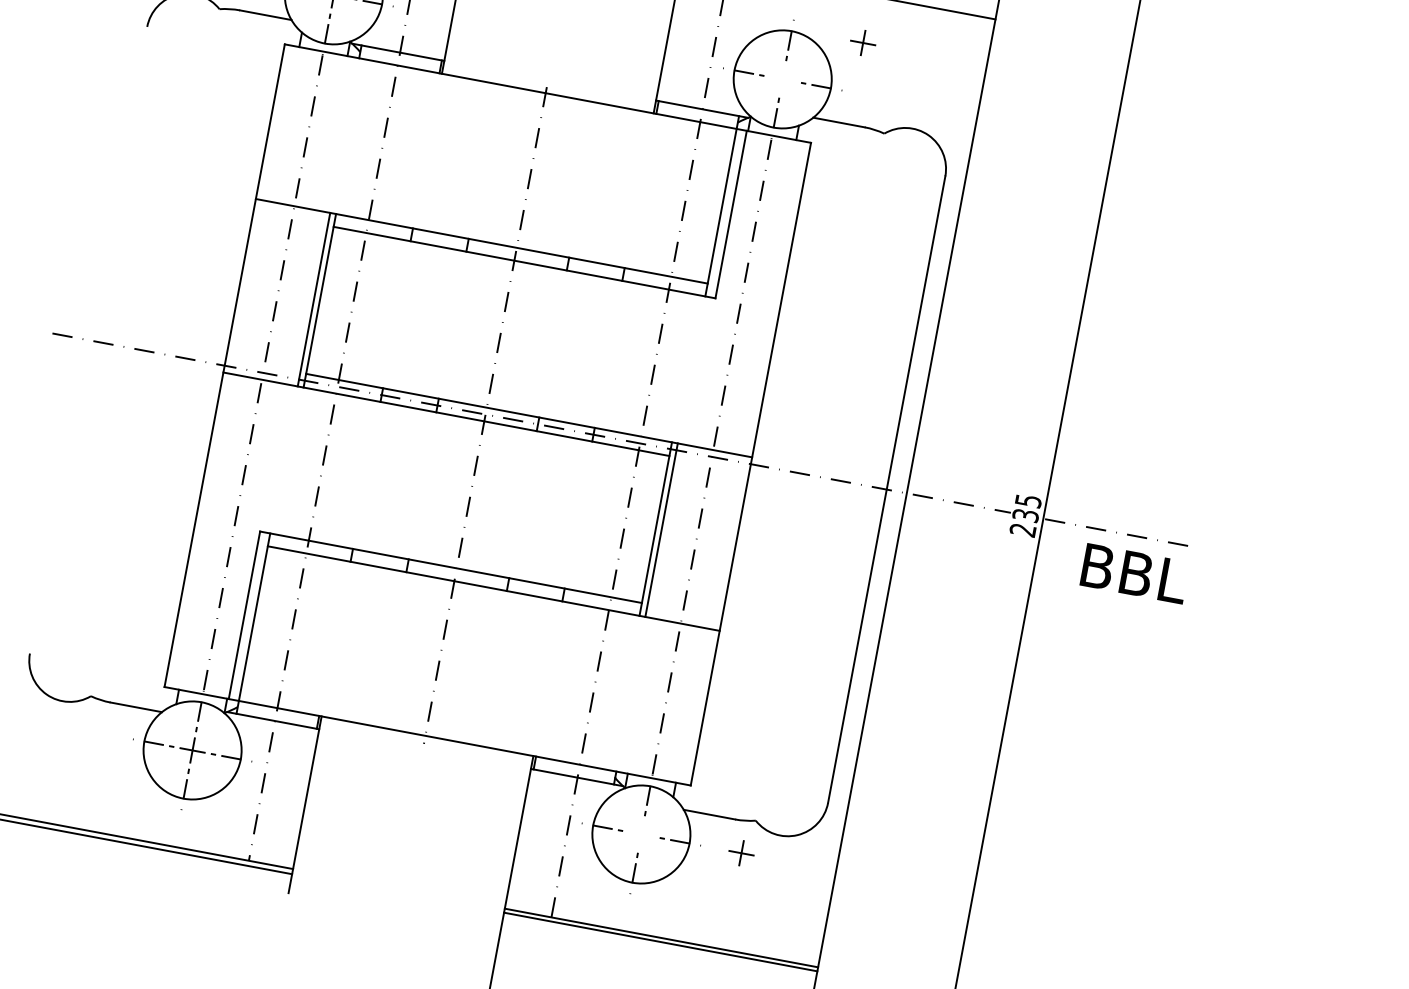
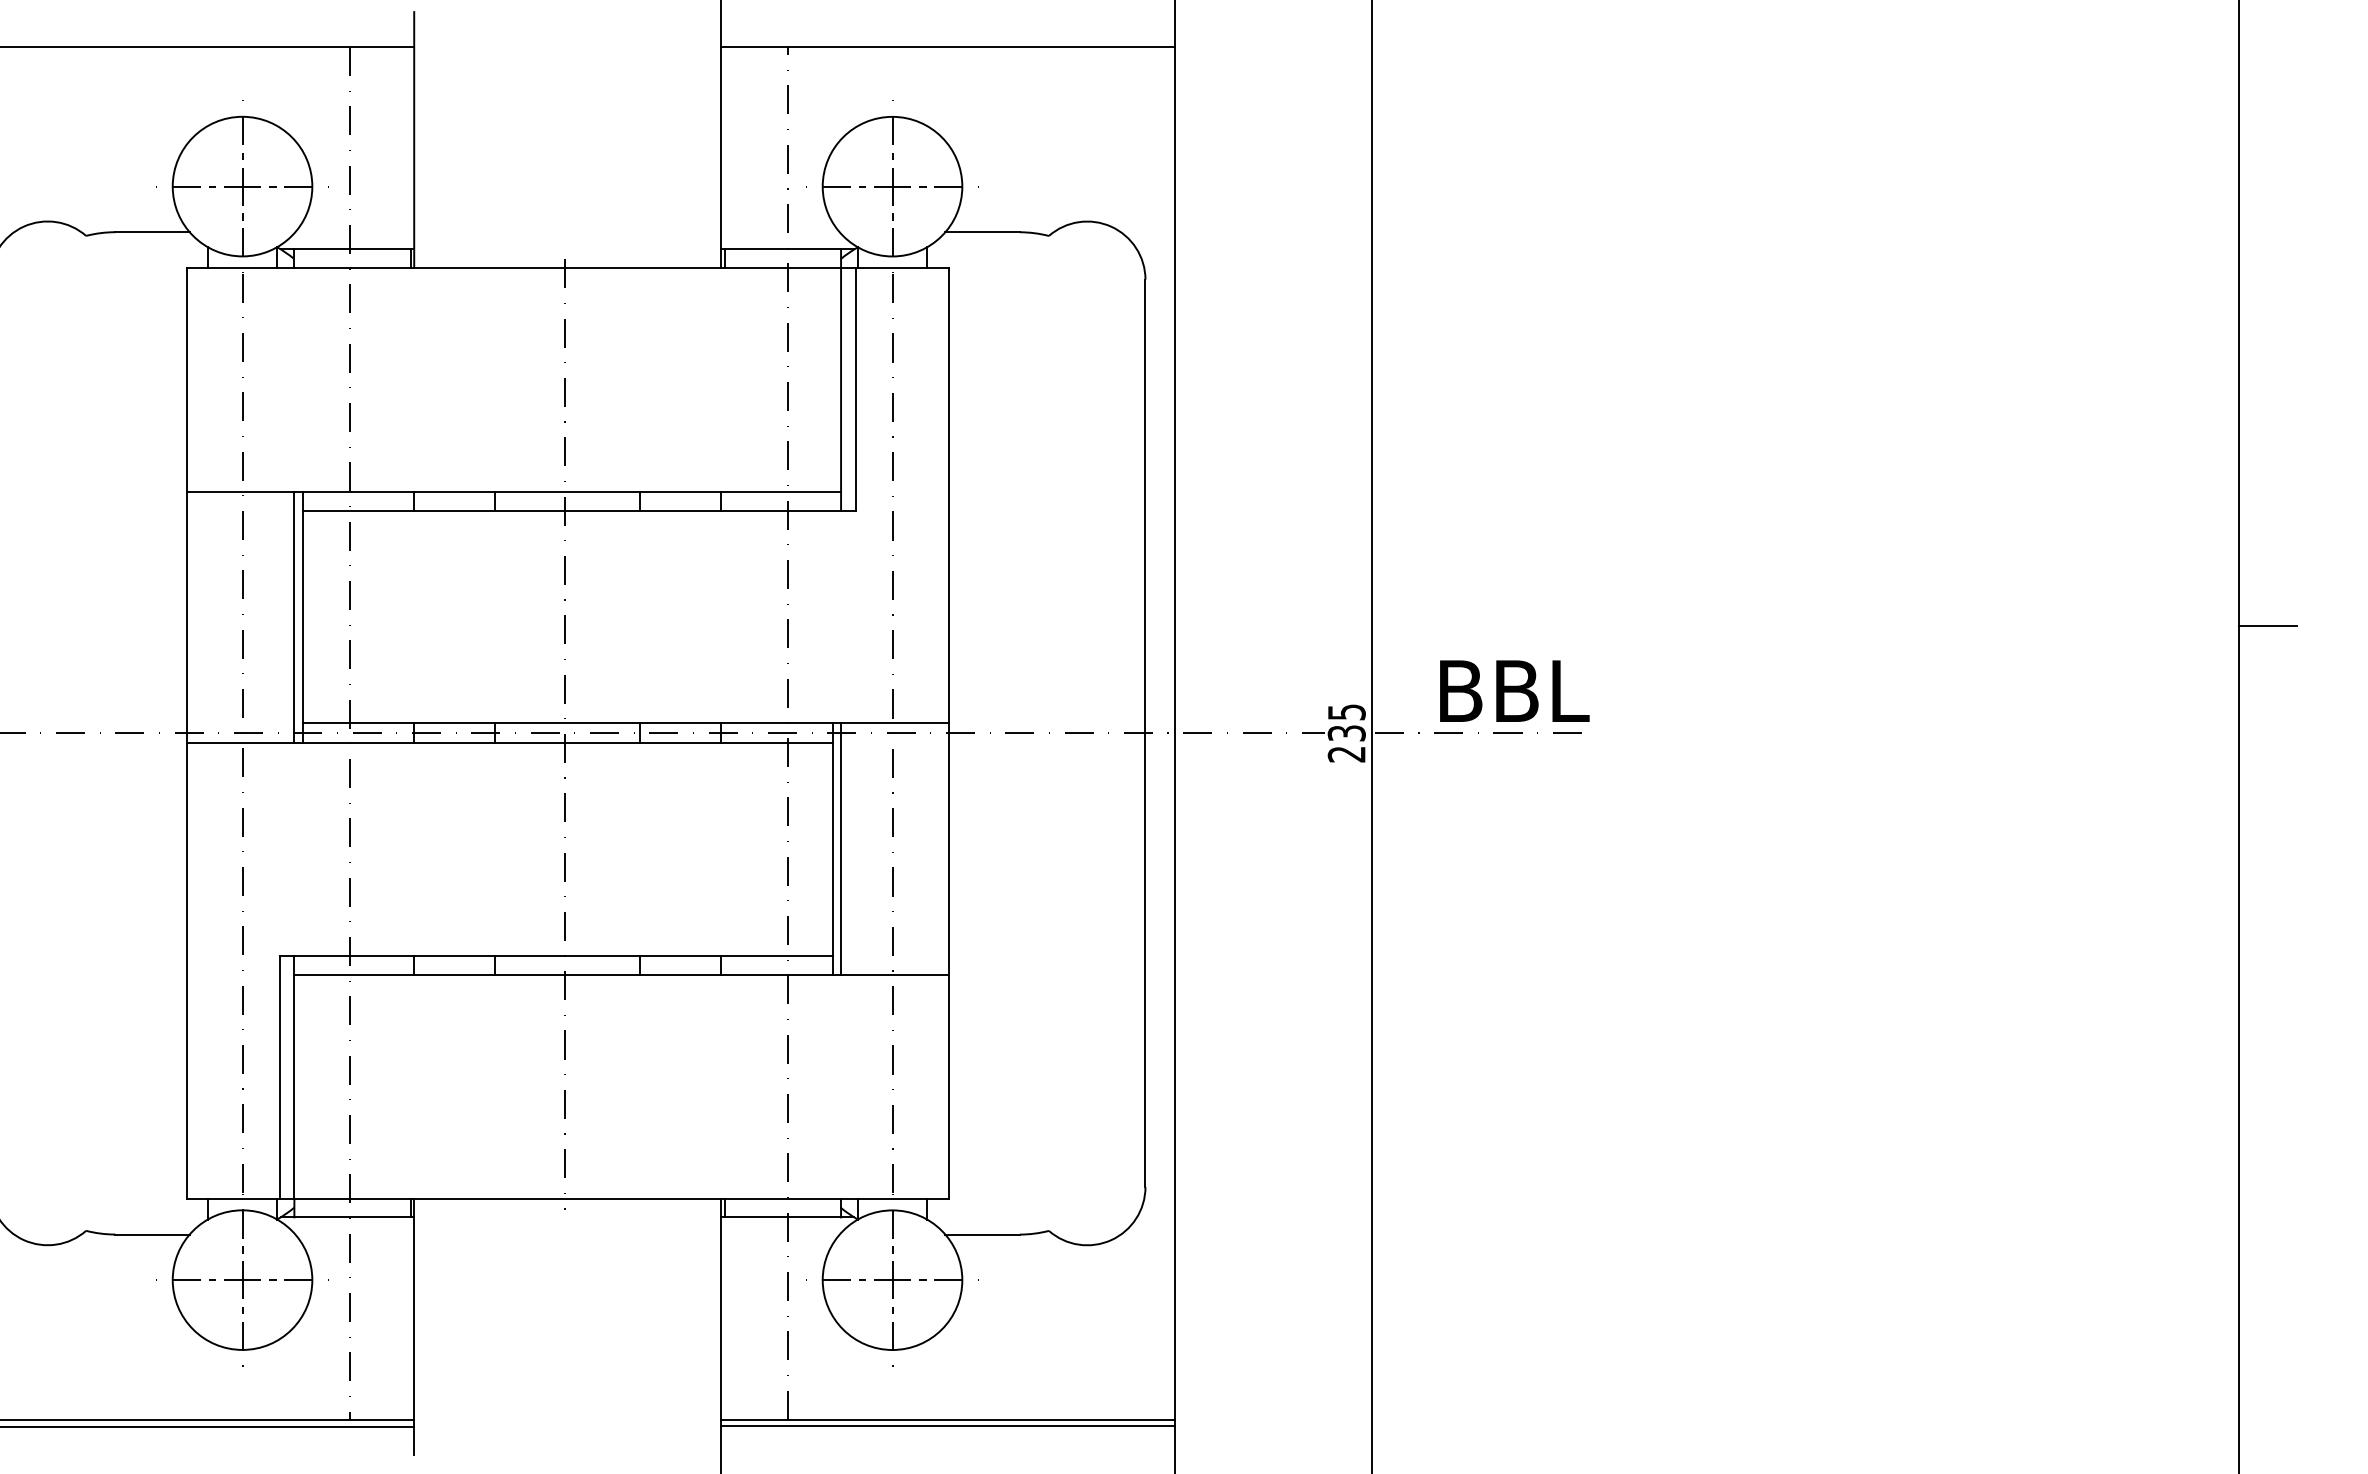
part: (863, 42) -> (892, 186), moved
text: (1134, 573) -> (1514, 690), moved
part: (741, 852) -> (892, 1279), moved

